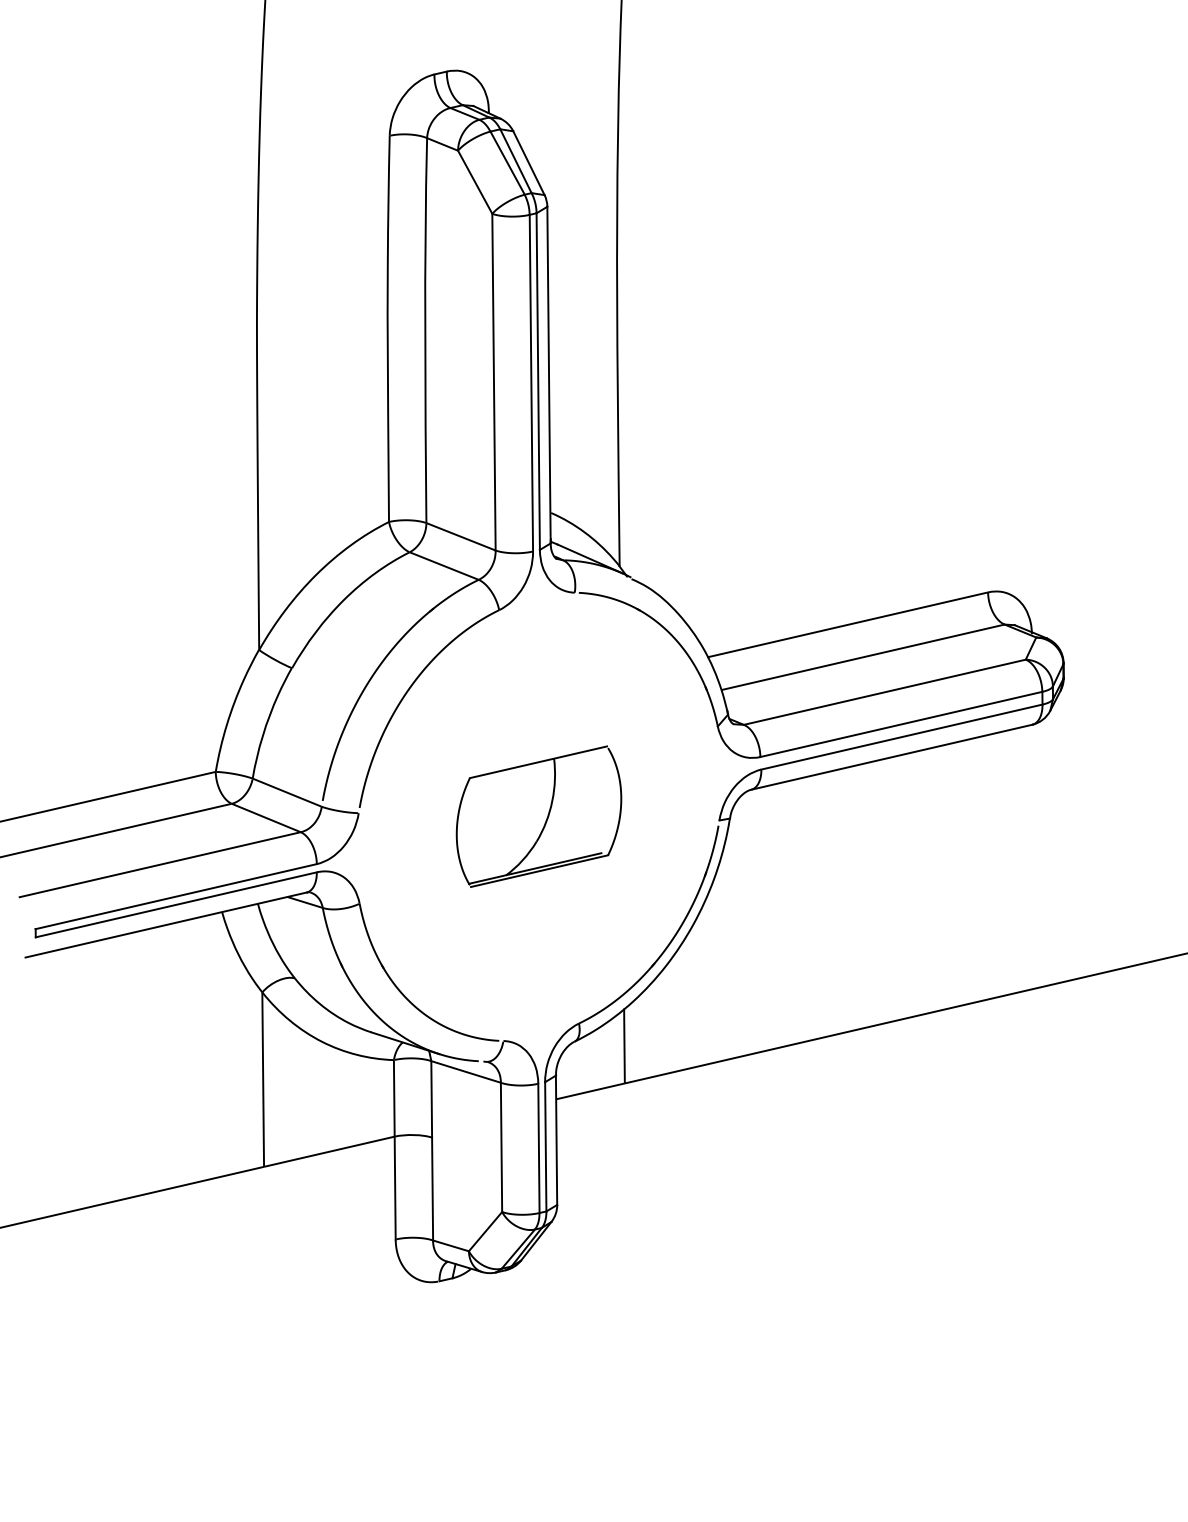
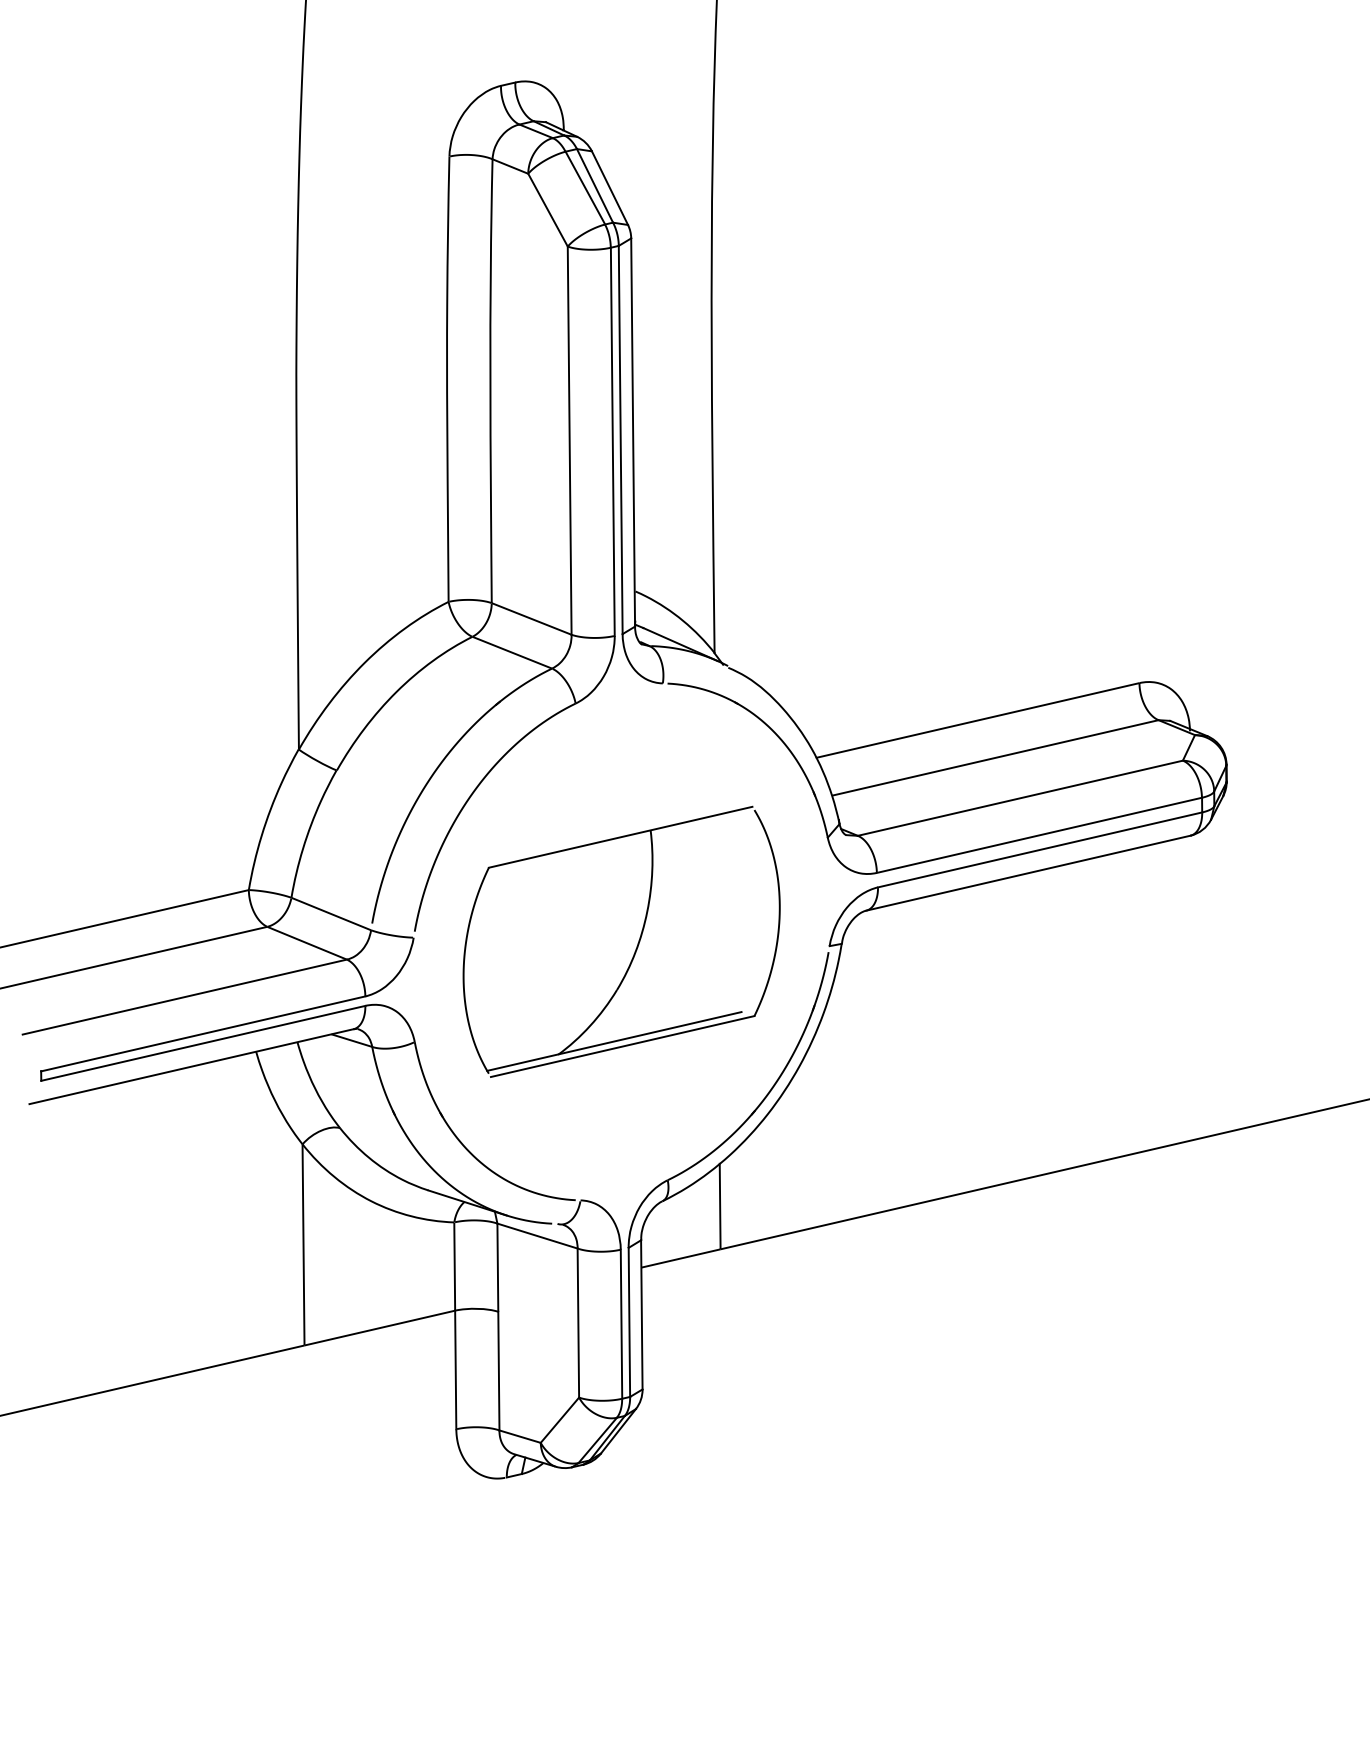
part: (538, 816) -> (621, 941), size x1.67

